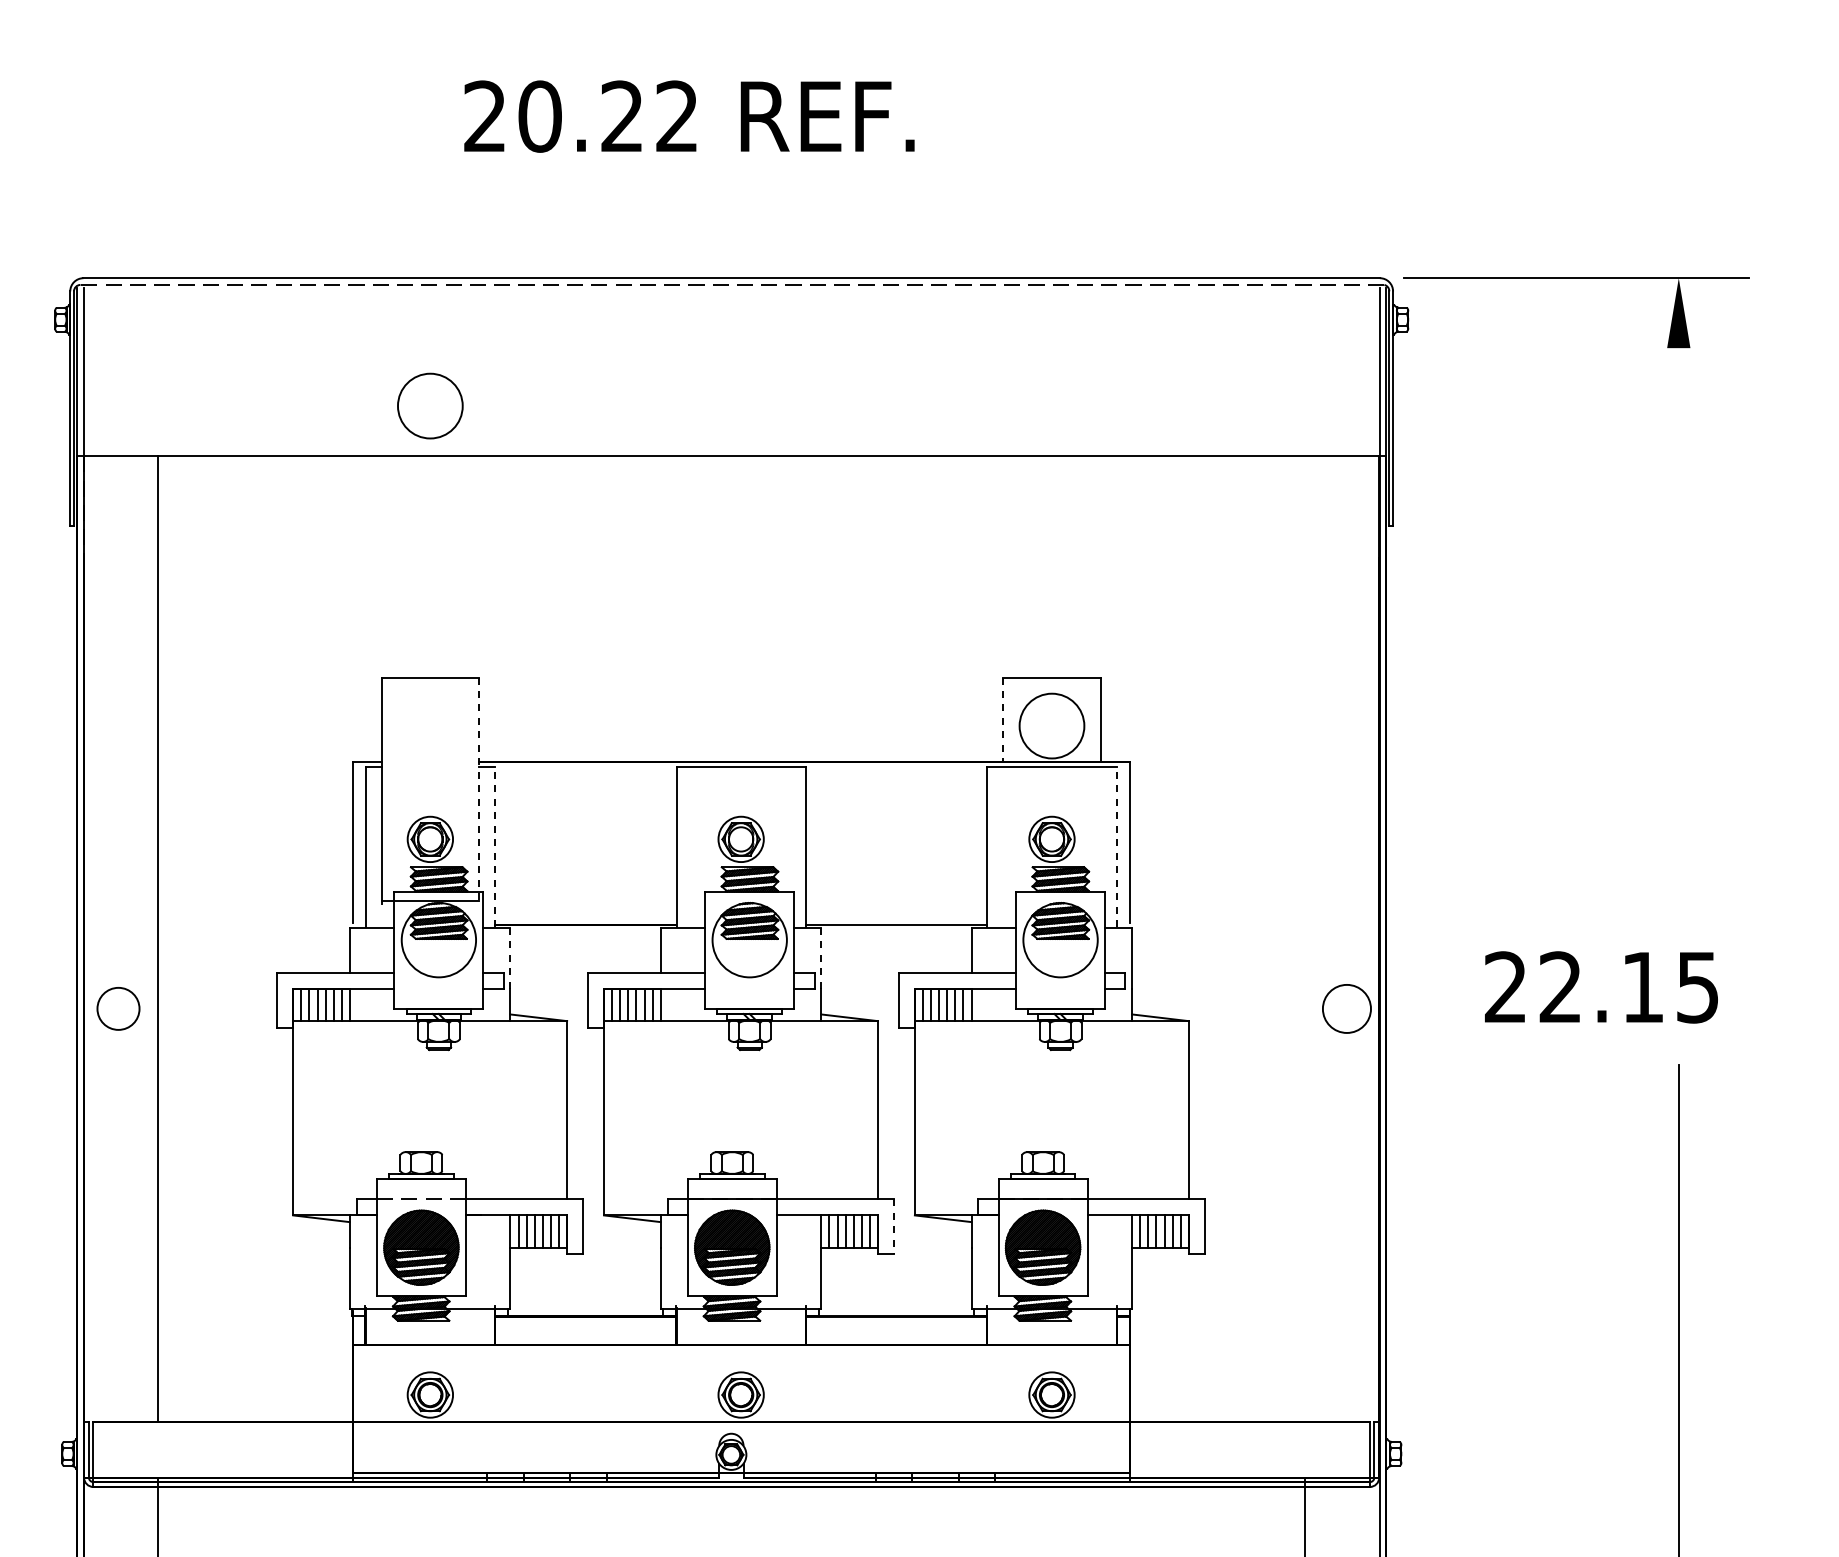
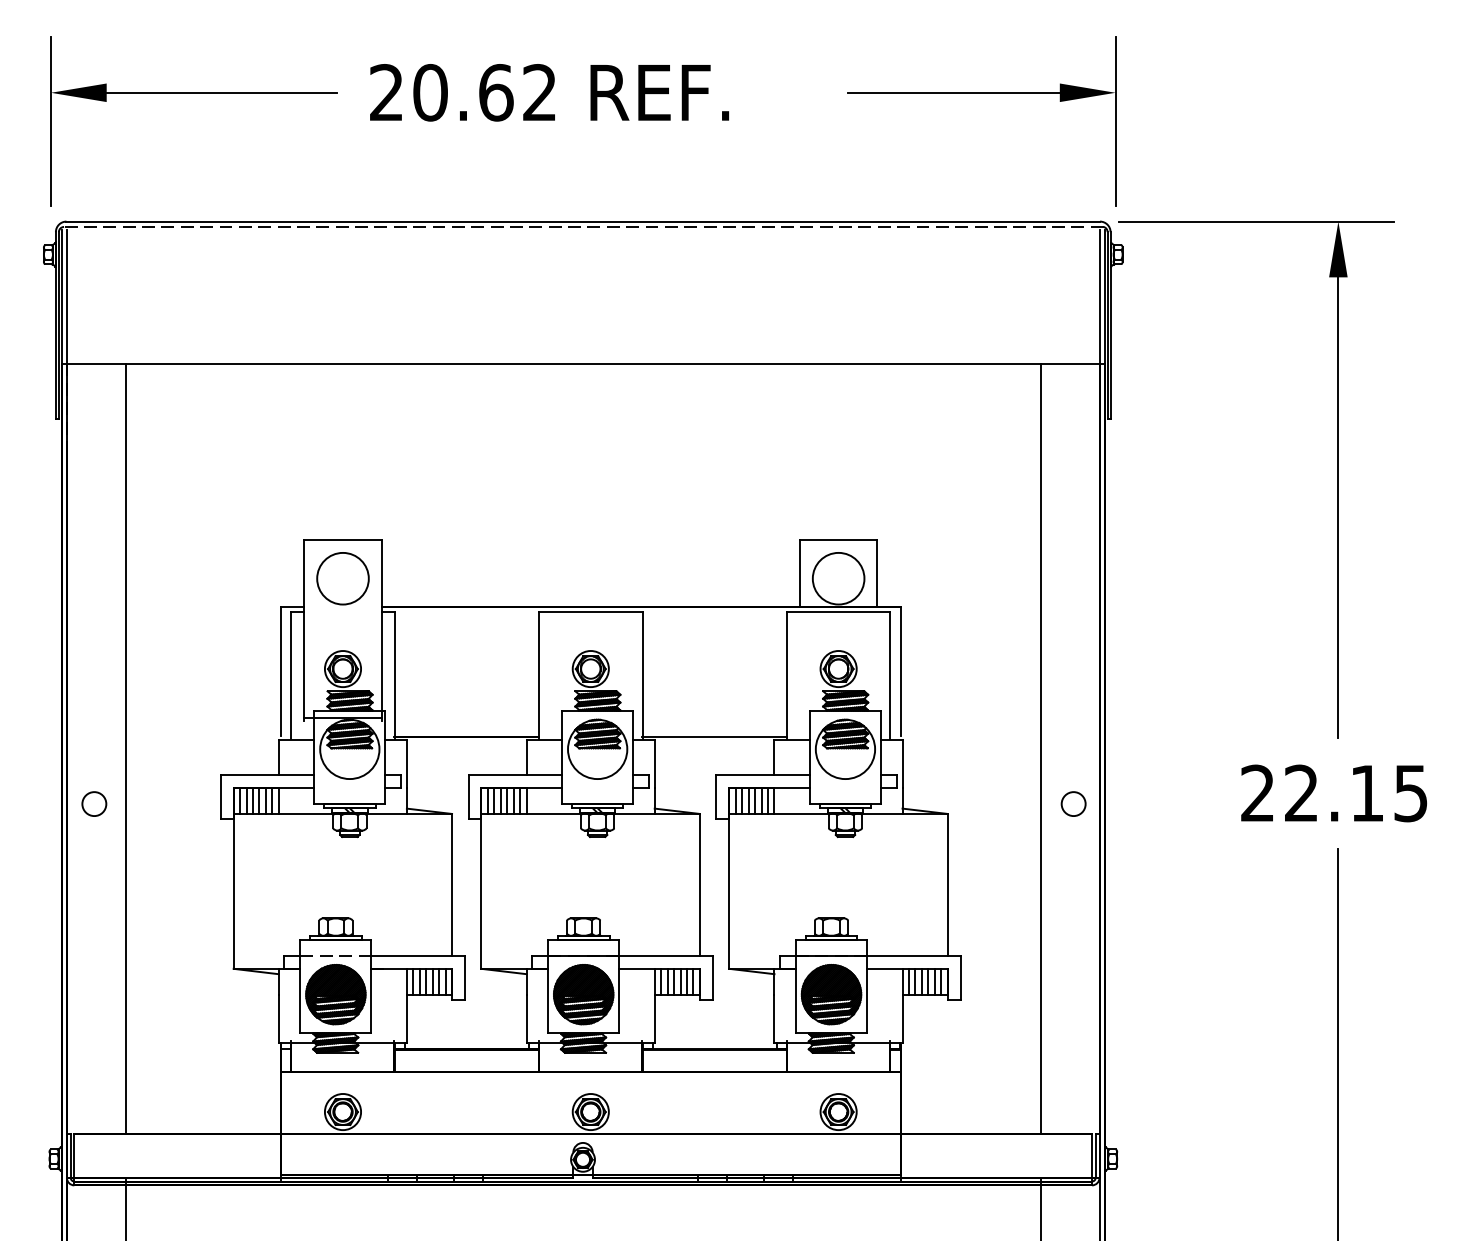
text: (622, 116) -> (496, 92), 20.22 -> 20.62
part: (243, 117) -> (194, 93), added
part: (1231, 117) -> (981, 93), added
circle: (430, 405) -> (343, 578), moved
line: (1678, 636) -> (1338, 507), added
line: (1003, 720) -> (799, 574), dashed -> solid
line: (478, 791) -> (381, 630), dashed -> solid
line: (495, 847) -> (394, 675), dashed -> solid
line: (1116, 847) -> (890, 675), dashed -> solid
line: (1305, 939) -> (1040, 748), added
line: (510, 957) -> (406, 763), dashed -> solid
line: (821, 957) -> (654, 763), dashed -> solid
text: (1601, 987) -> (1334, 793), moved
circle: (118, 1008) -> (94, 803), size x0.71
circle: (1346, 1008) -> (1073, 803), size x0.62
line: (894, 1226) -> (713, 977), dashed -> solid

